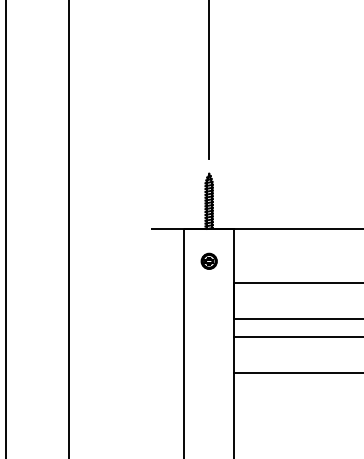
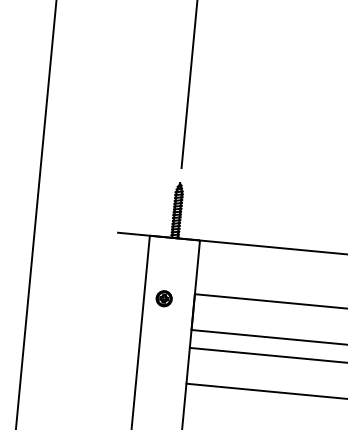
part: (208, 260) -> (163, 297), moved

